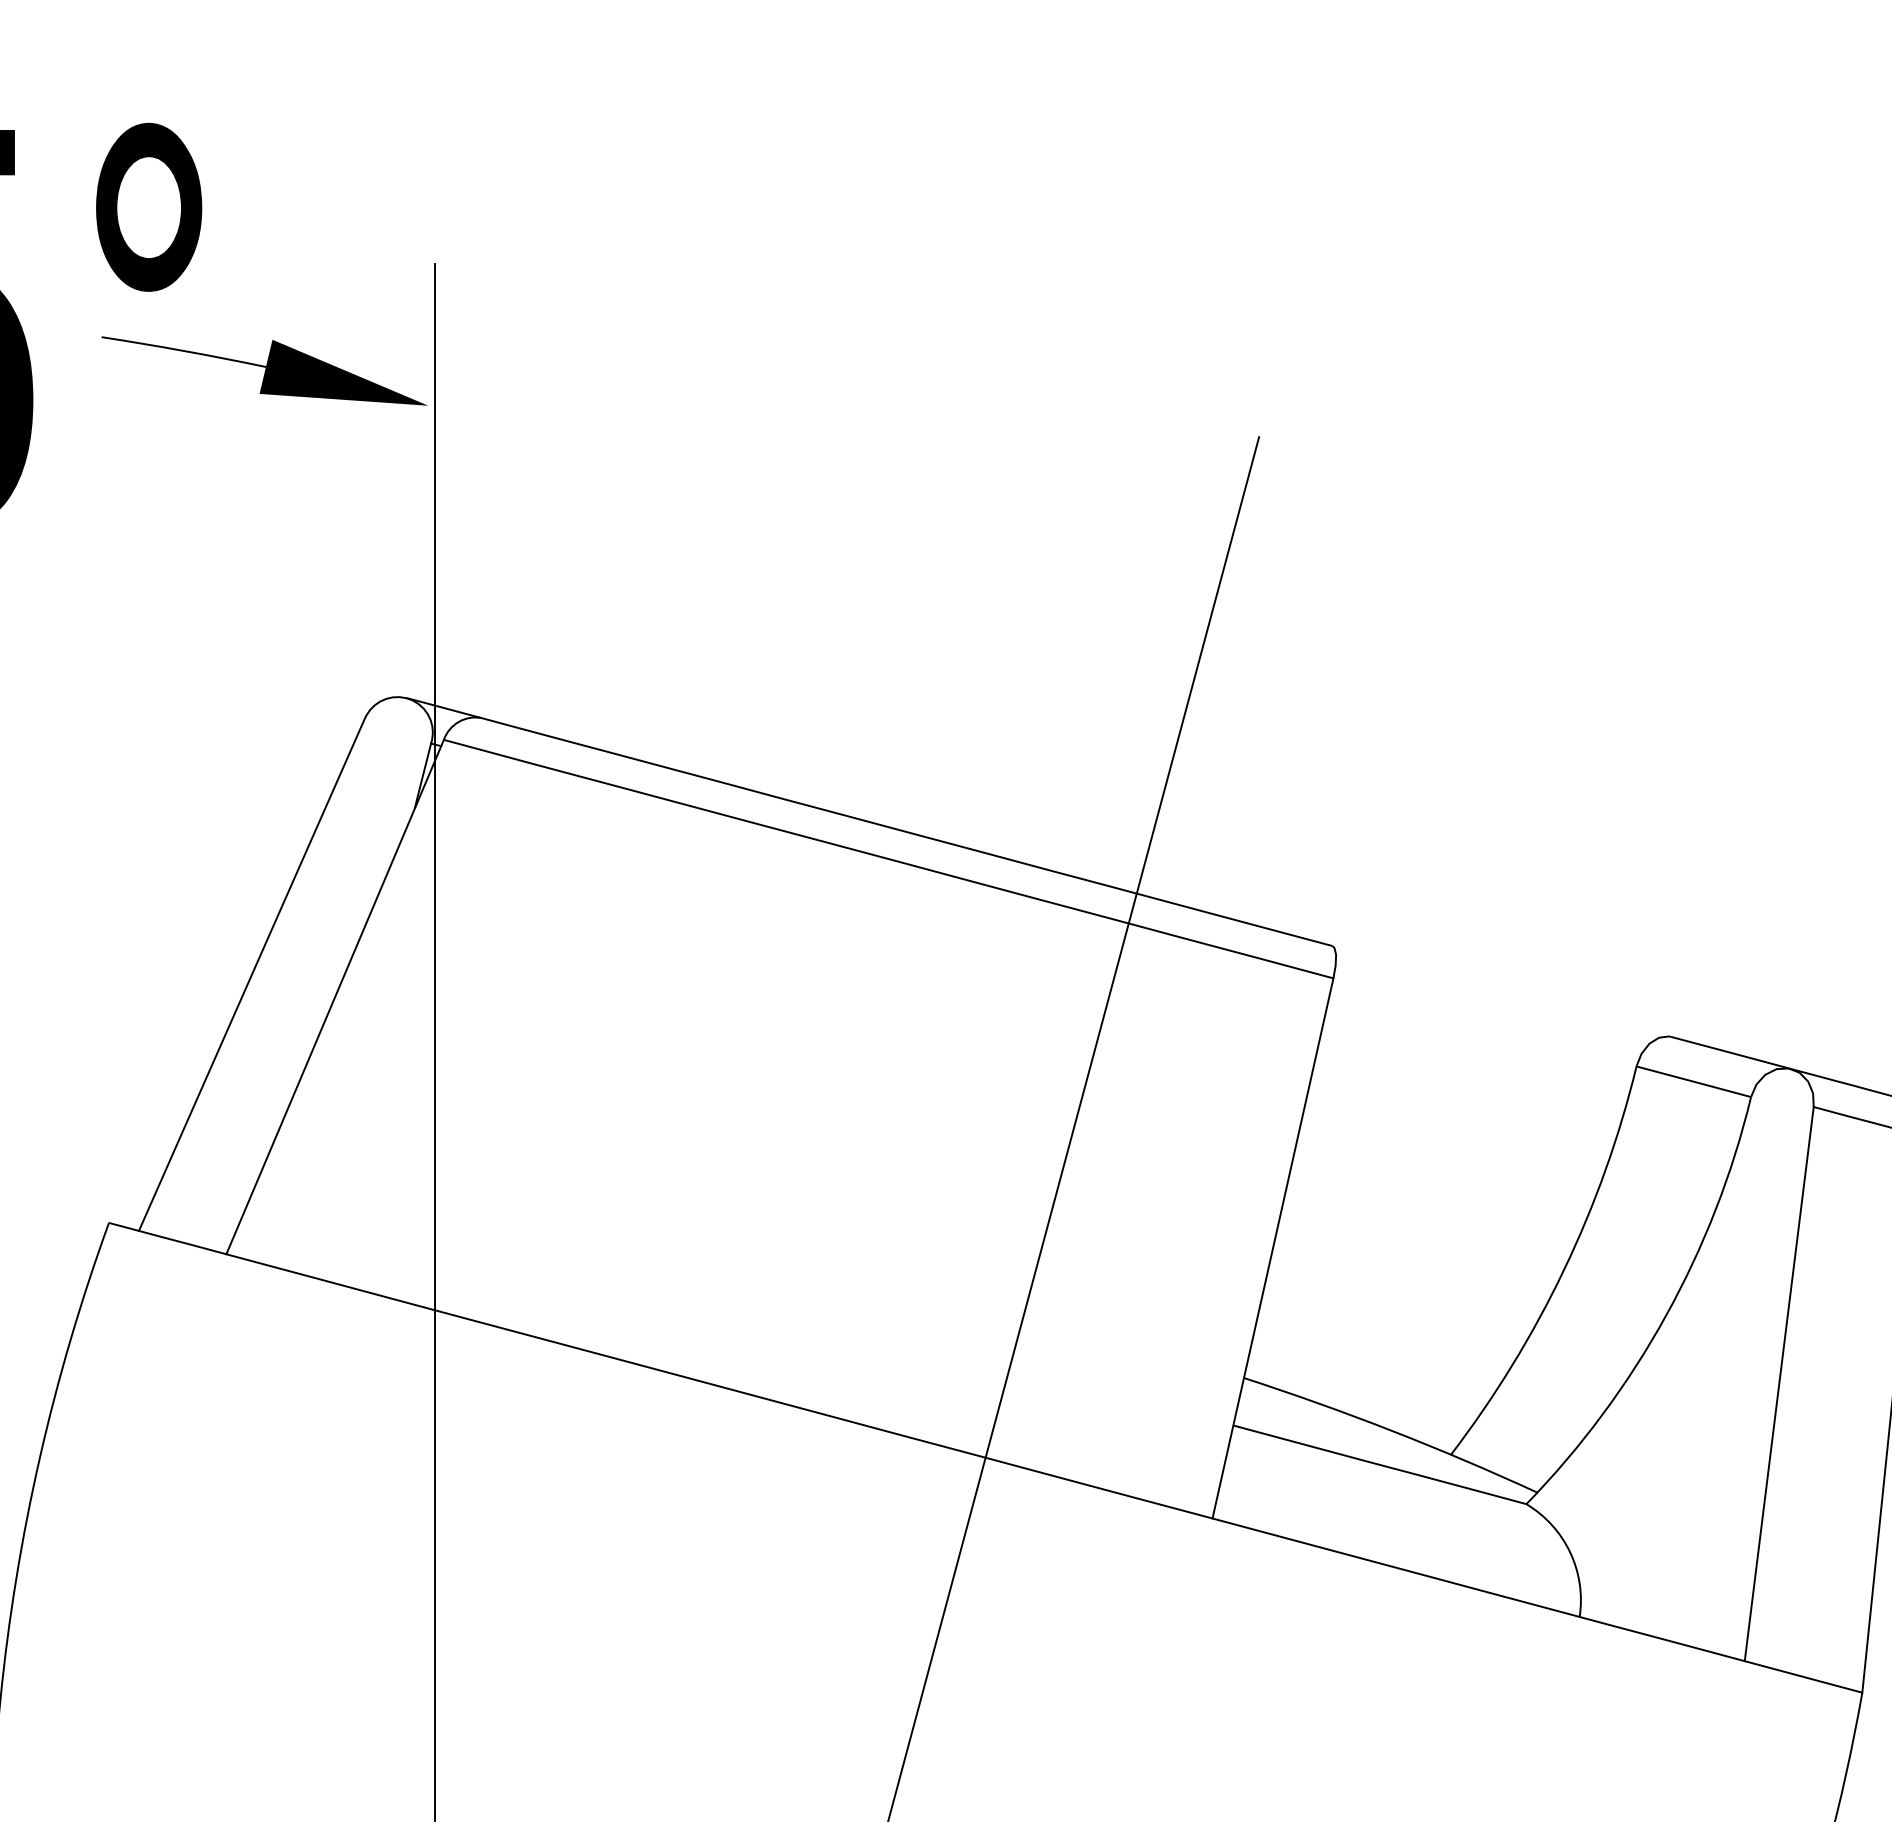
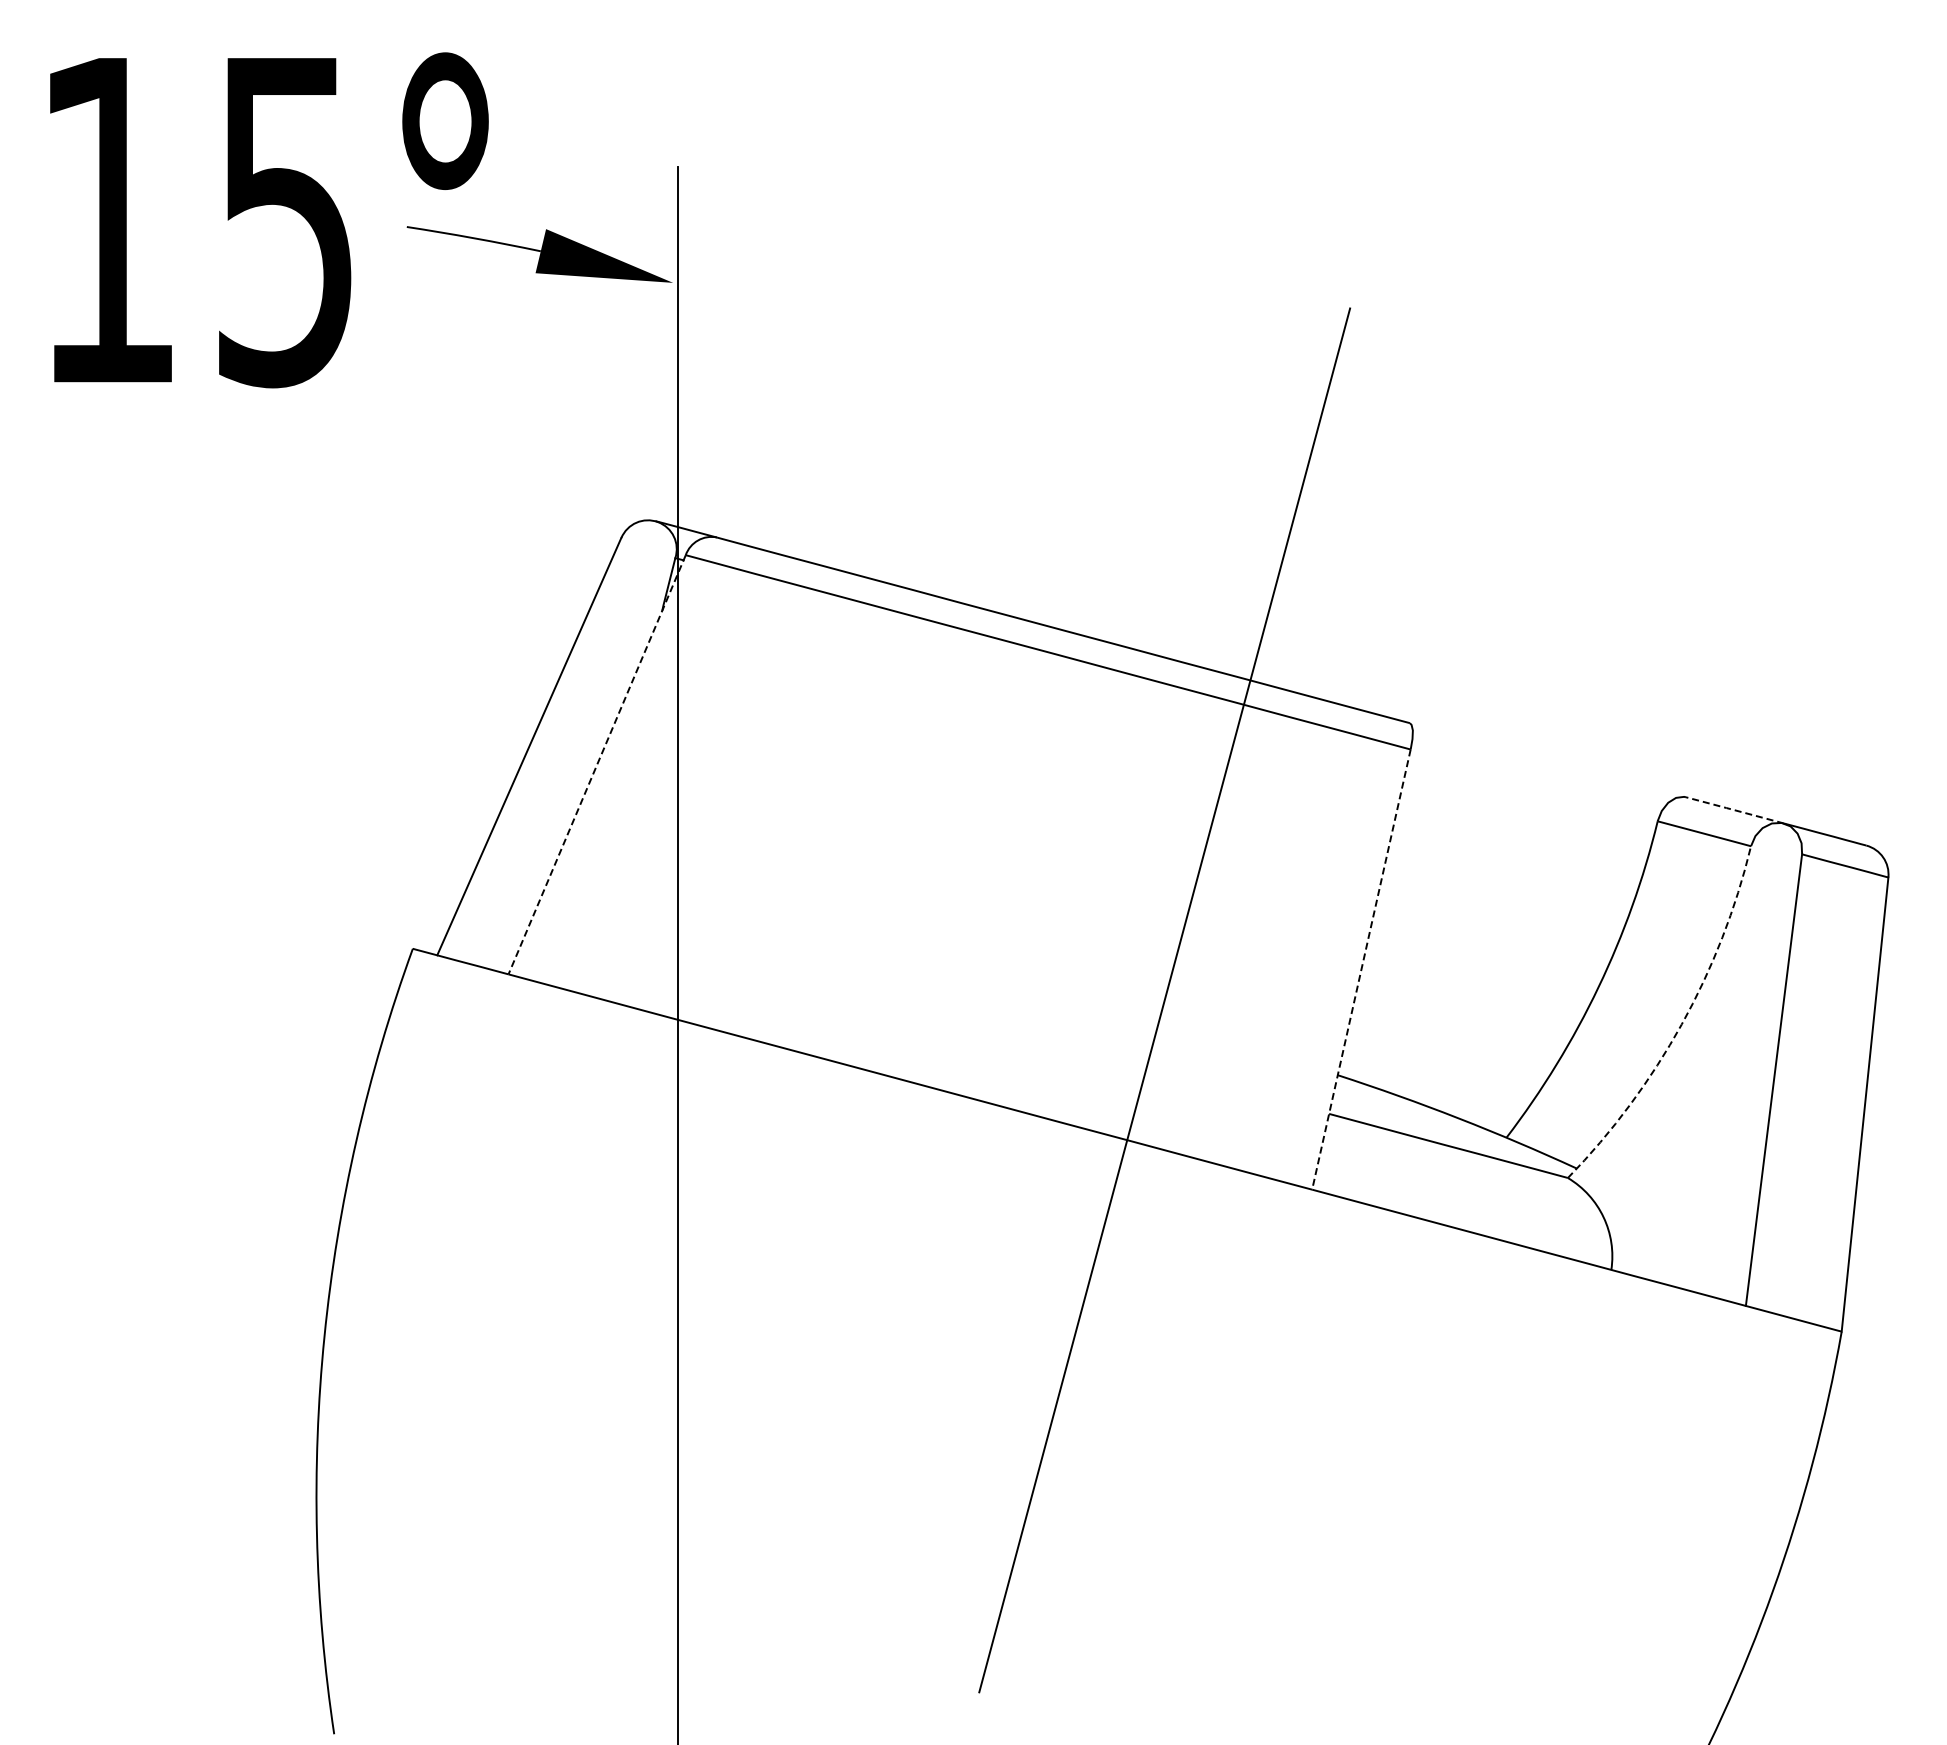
line: (335, 996) -> (597, 764), solid -> dashed
line: (1732, 1053) -> (1735, 810), solid -> dashed
line: (1273, 1248) -> (1361, 969), solid -> dashed
arc: (1665, 1315) -> (1681, 1024), solid -> dashed

